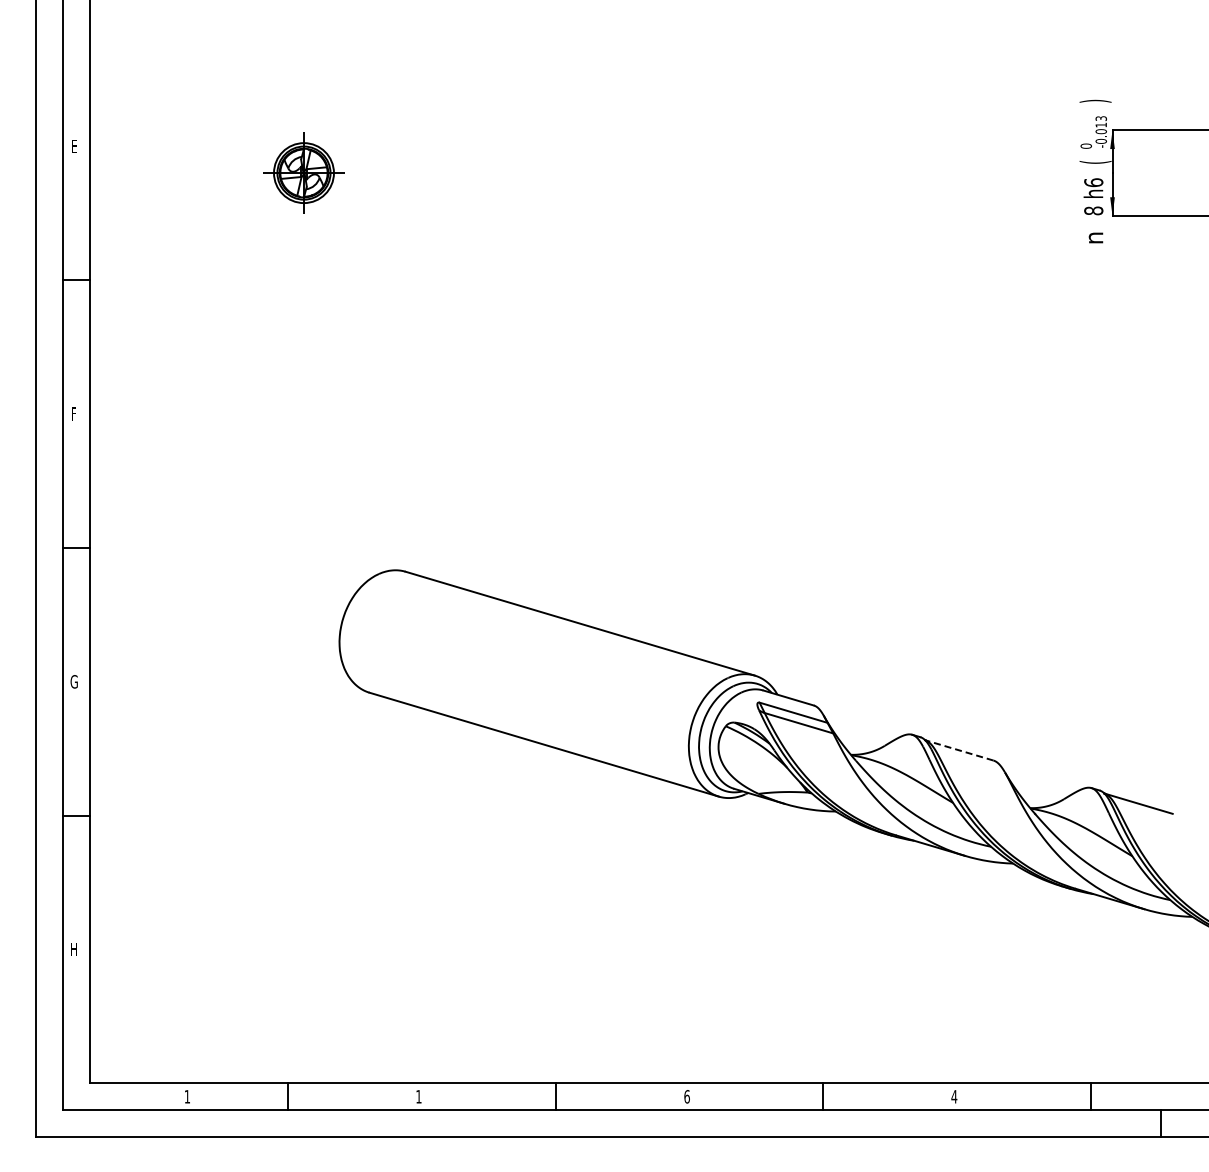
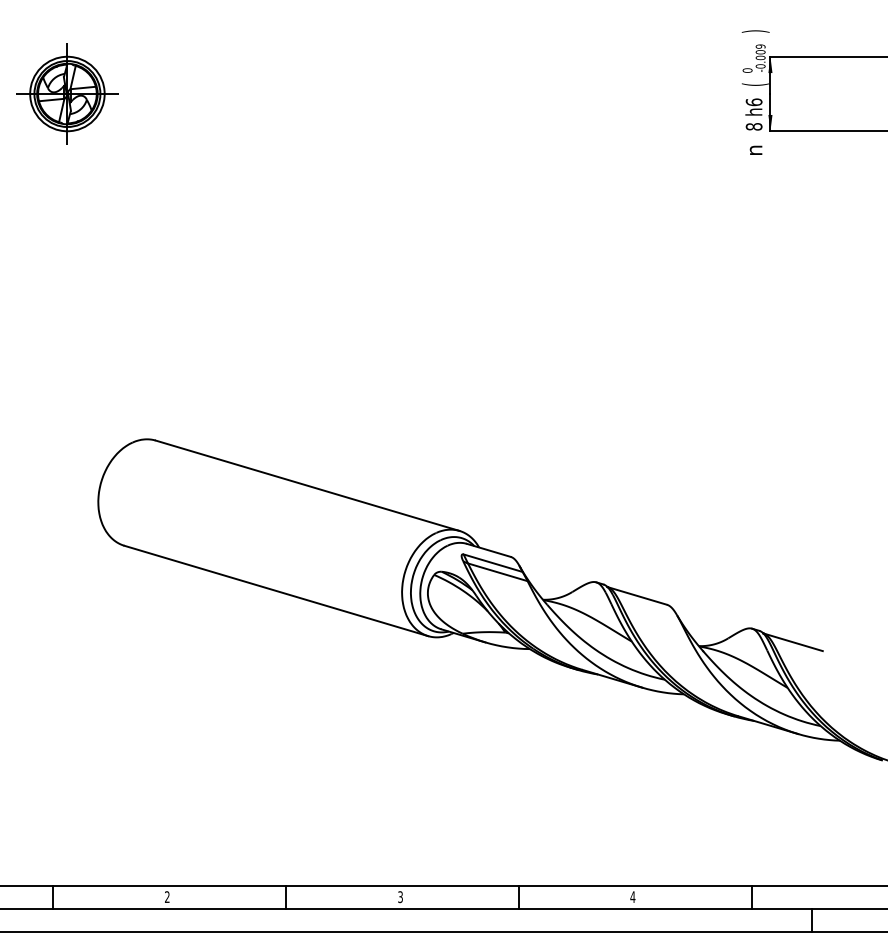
text: (1100, 121) -> (760, 49), -0.013 -> -0.009
part: (303, 172) -> (67, 93), size x1.43
line: (959, 750) -> (637, 596), dashed -> solid
text: (418, 1096) -> (167, 896), 1 -> 2
text: (686, 1096) -> (400, 896), 6 -> 3

